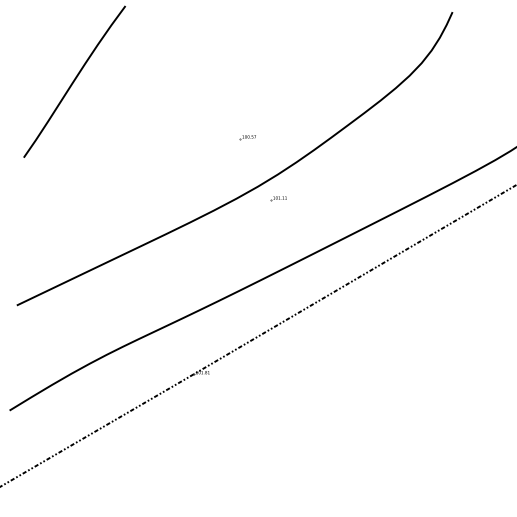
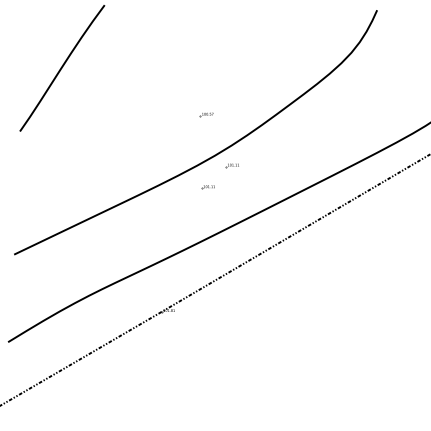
part: (249, 224) -> (208, 187), added

